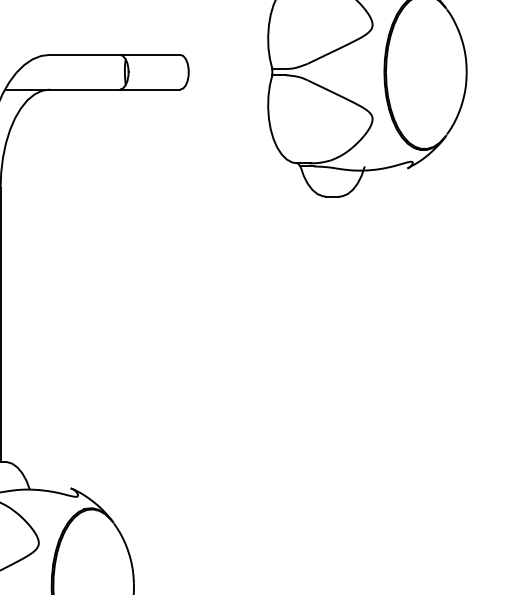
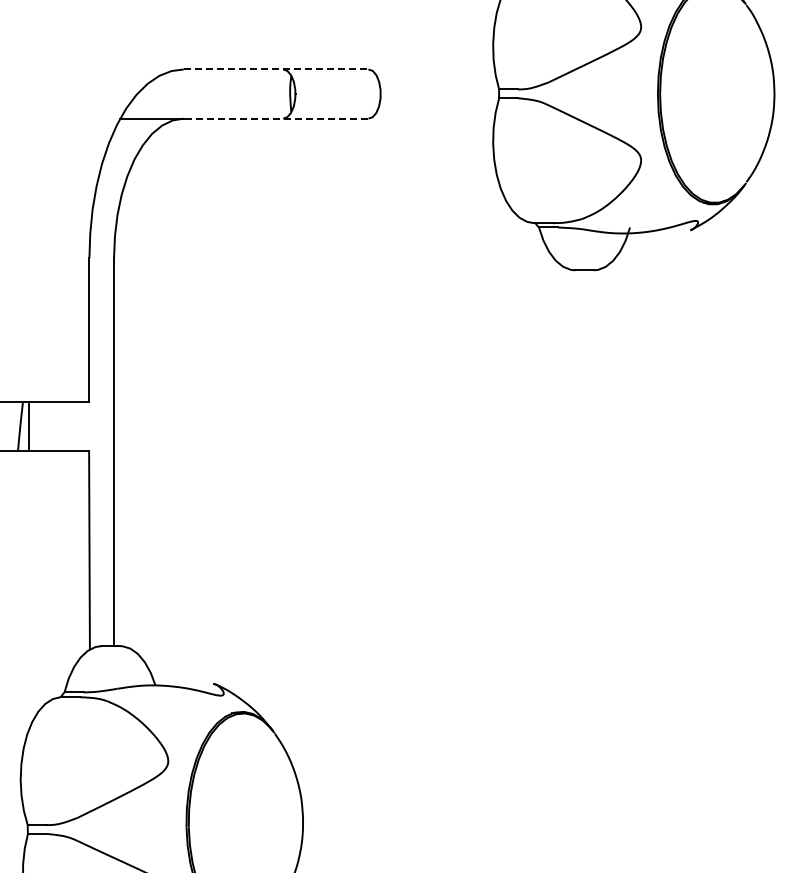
line: (115, 54) -> (276, 69), solid -> dashed
line: (114, 89) -> (275, 118), solid -> dashed

